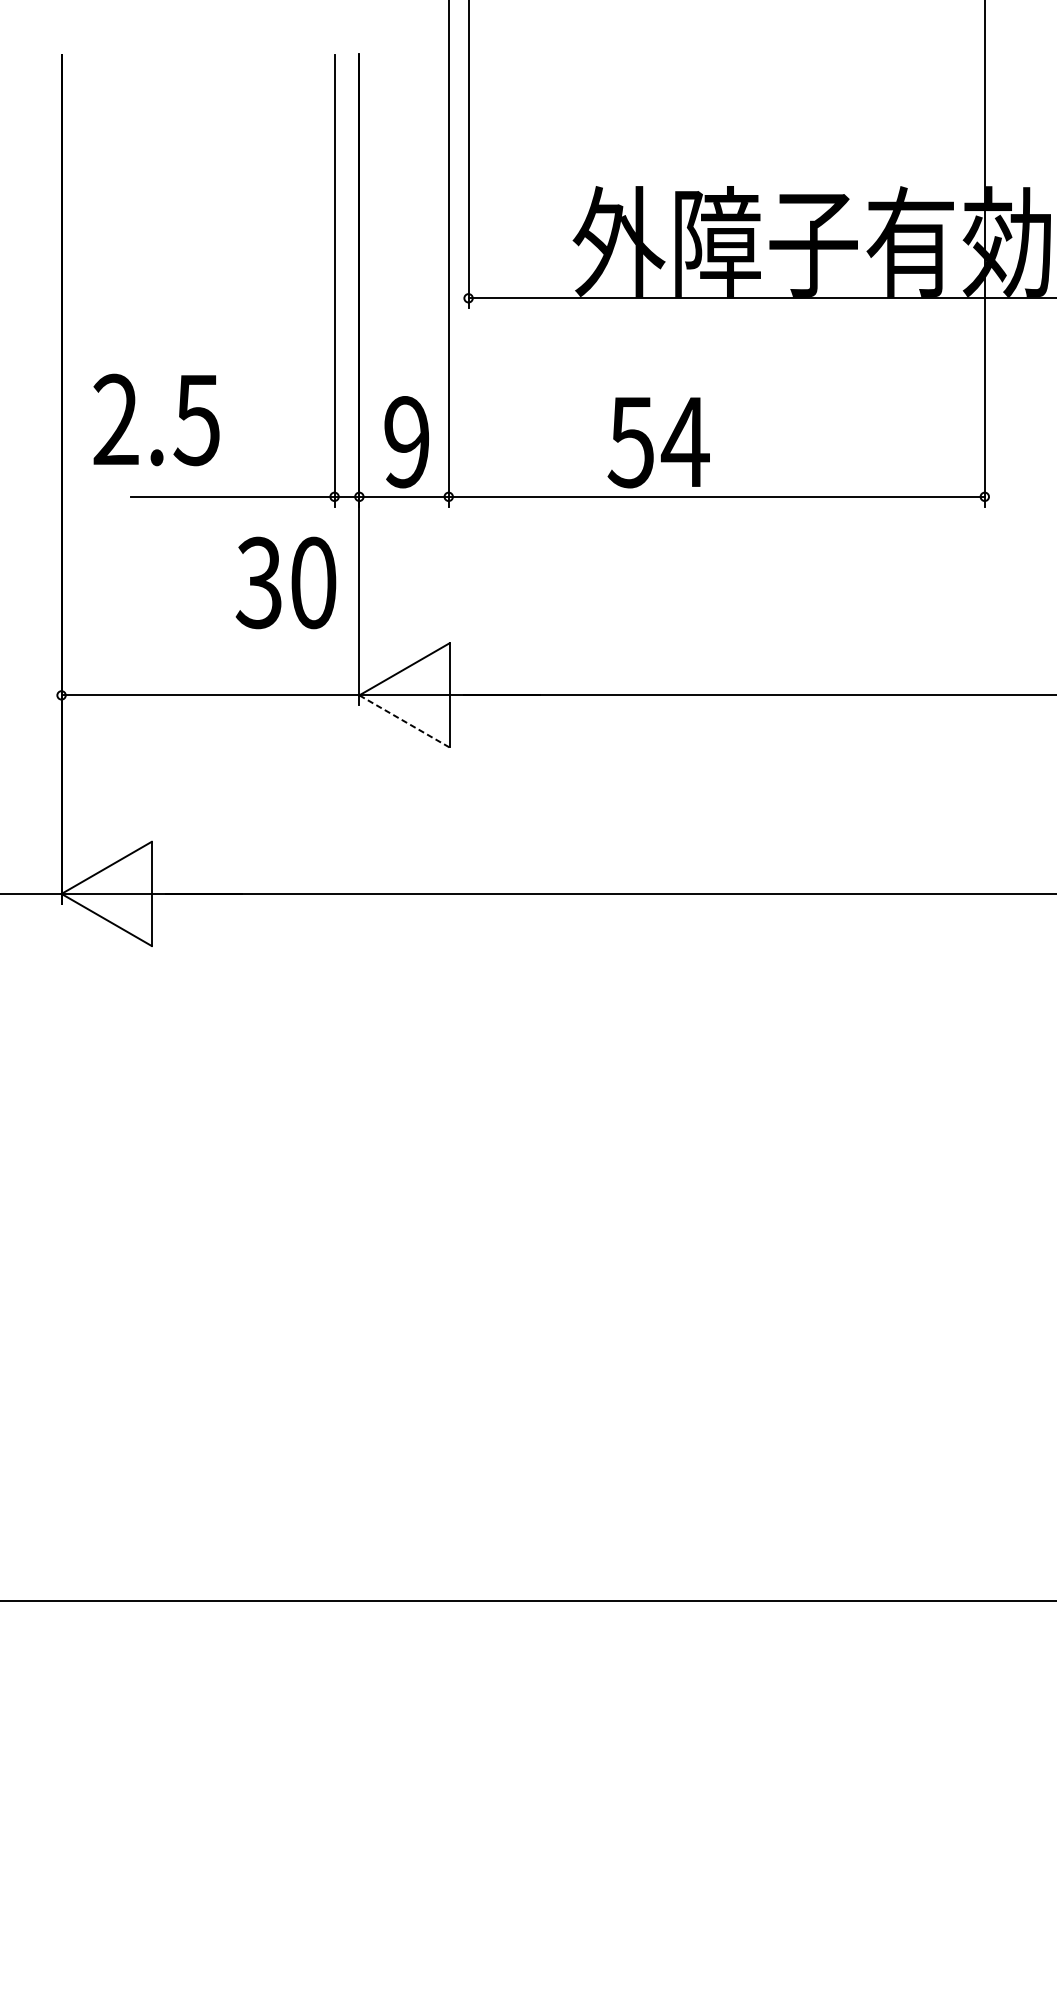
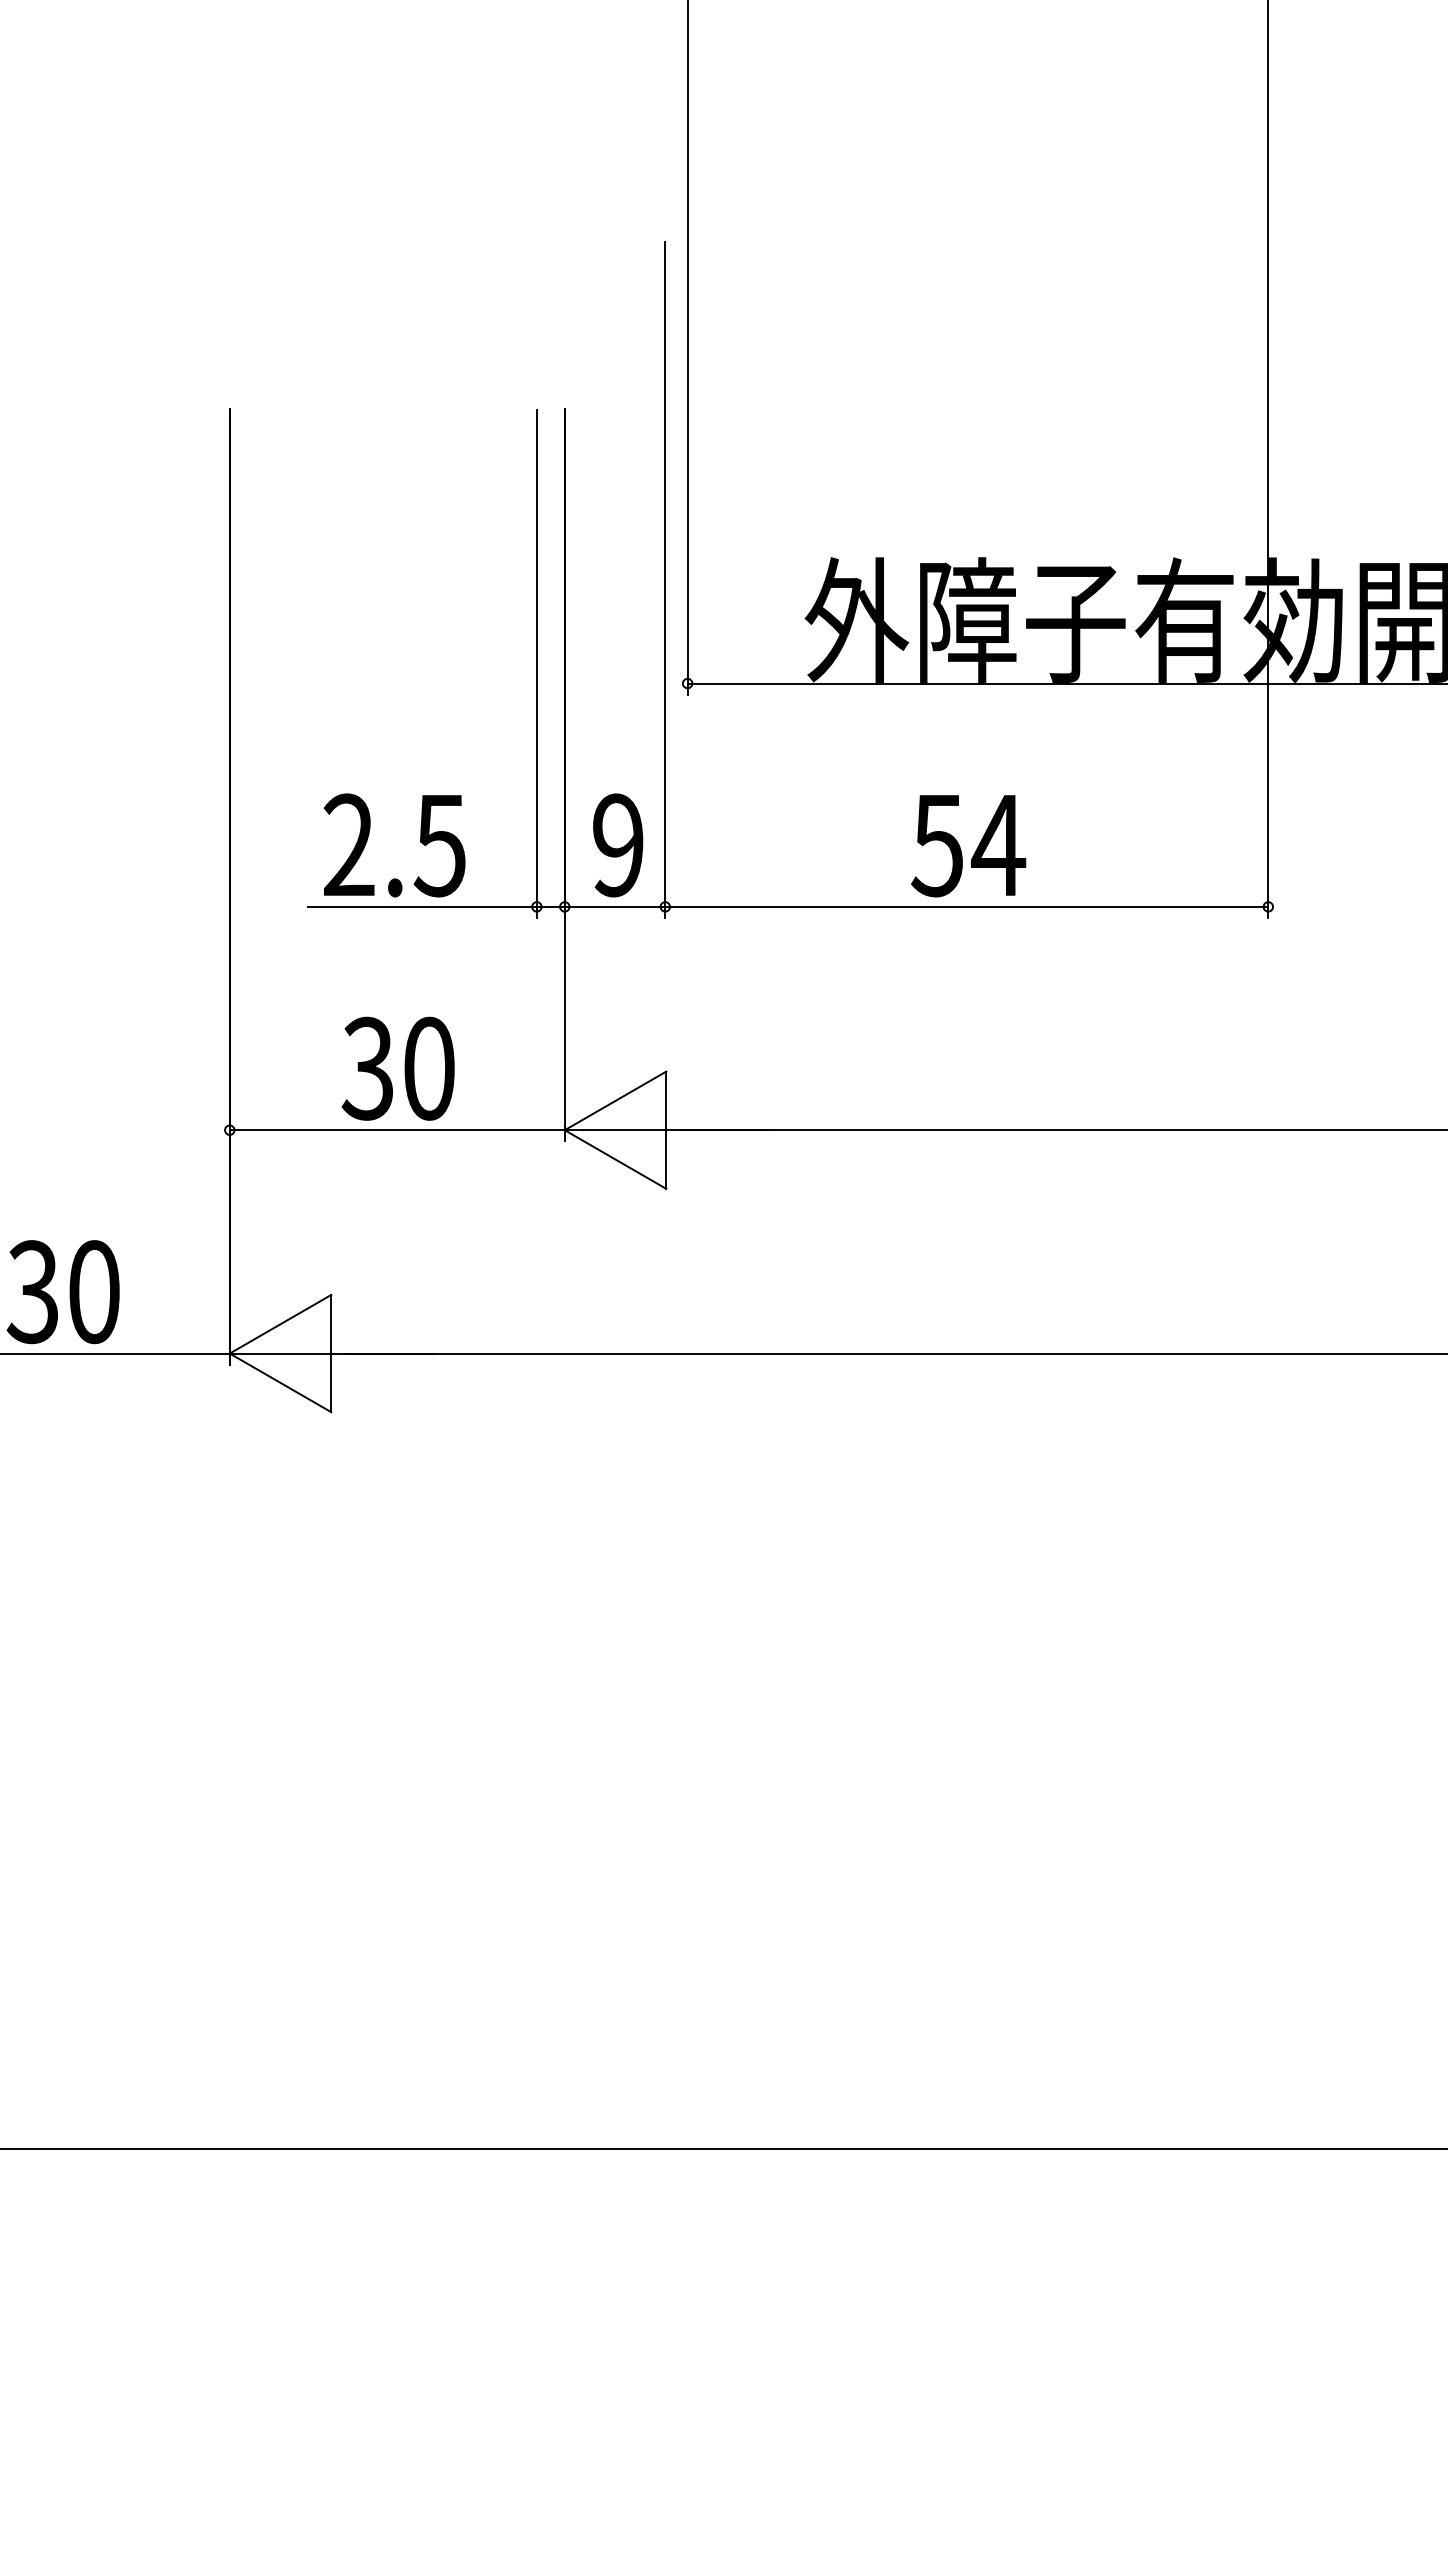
text: (156, 420) -> (394, 845), moved
text: (658, 443) -> (968, 846), moved
text: (285, 582) -> (397, 1068), moved
line: (404, 721) -> (615, 1159), dashed -> solid

